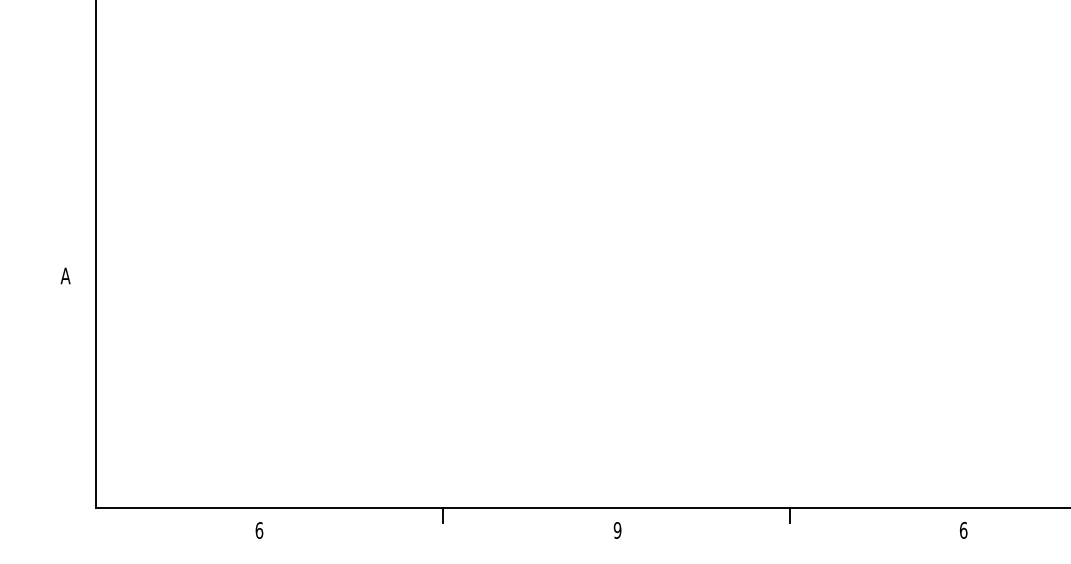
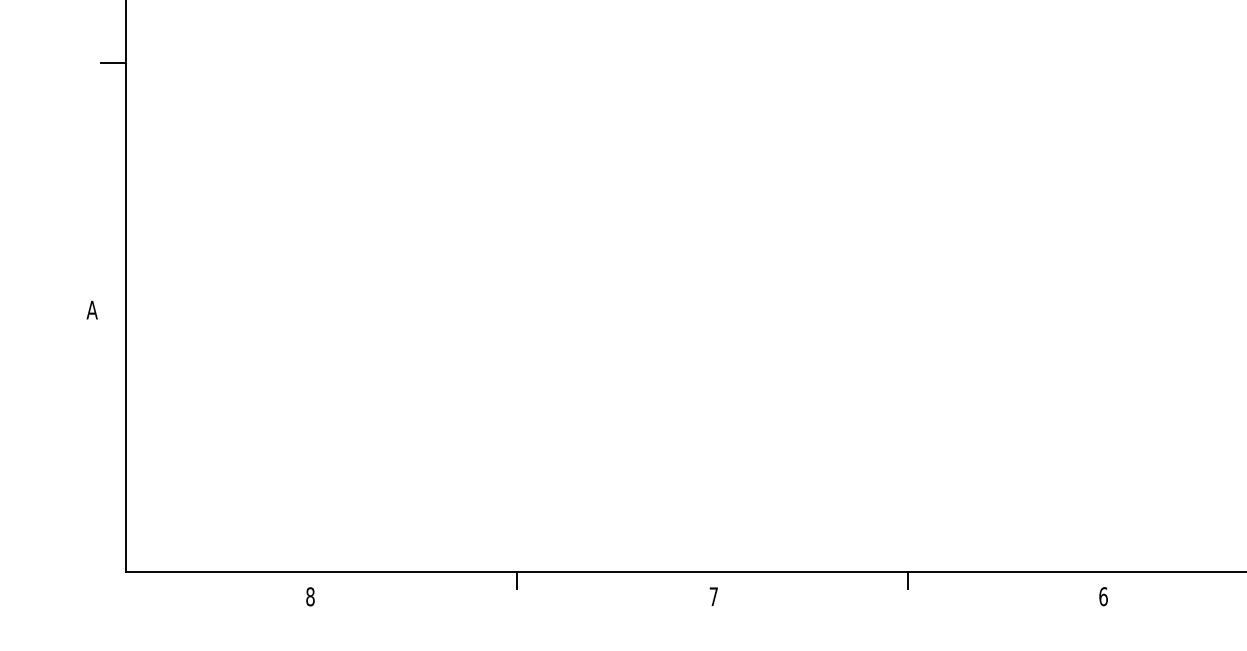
line: (84, 56) -> (113, 62), added
text: (259, 530) -> (310, 596), 6 -> 8
text: (617, 530) -> (713, 596), 9 -> 7

